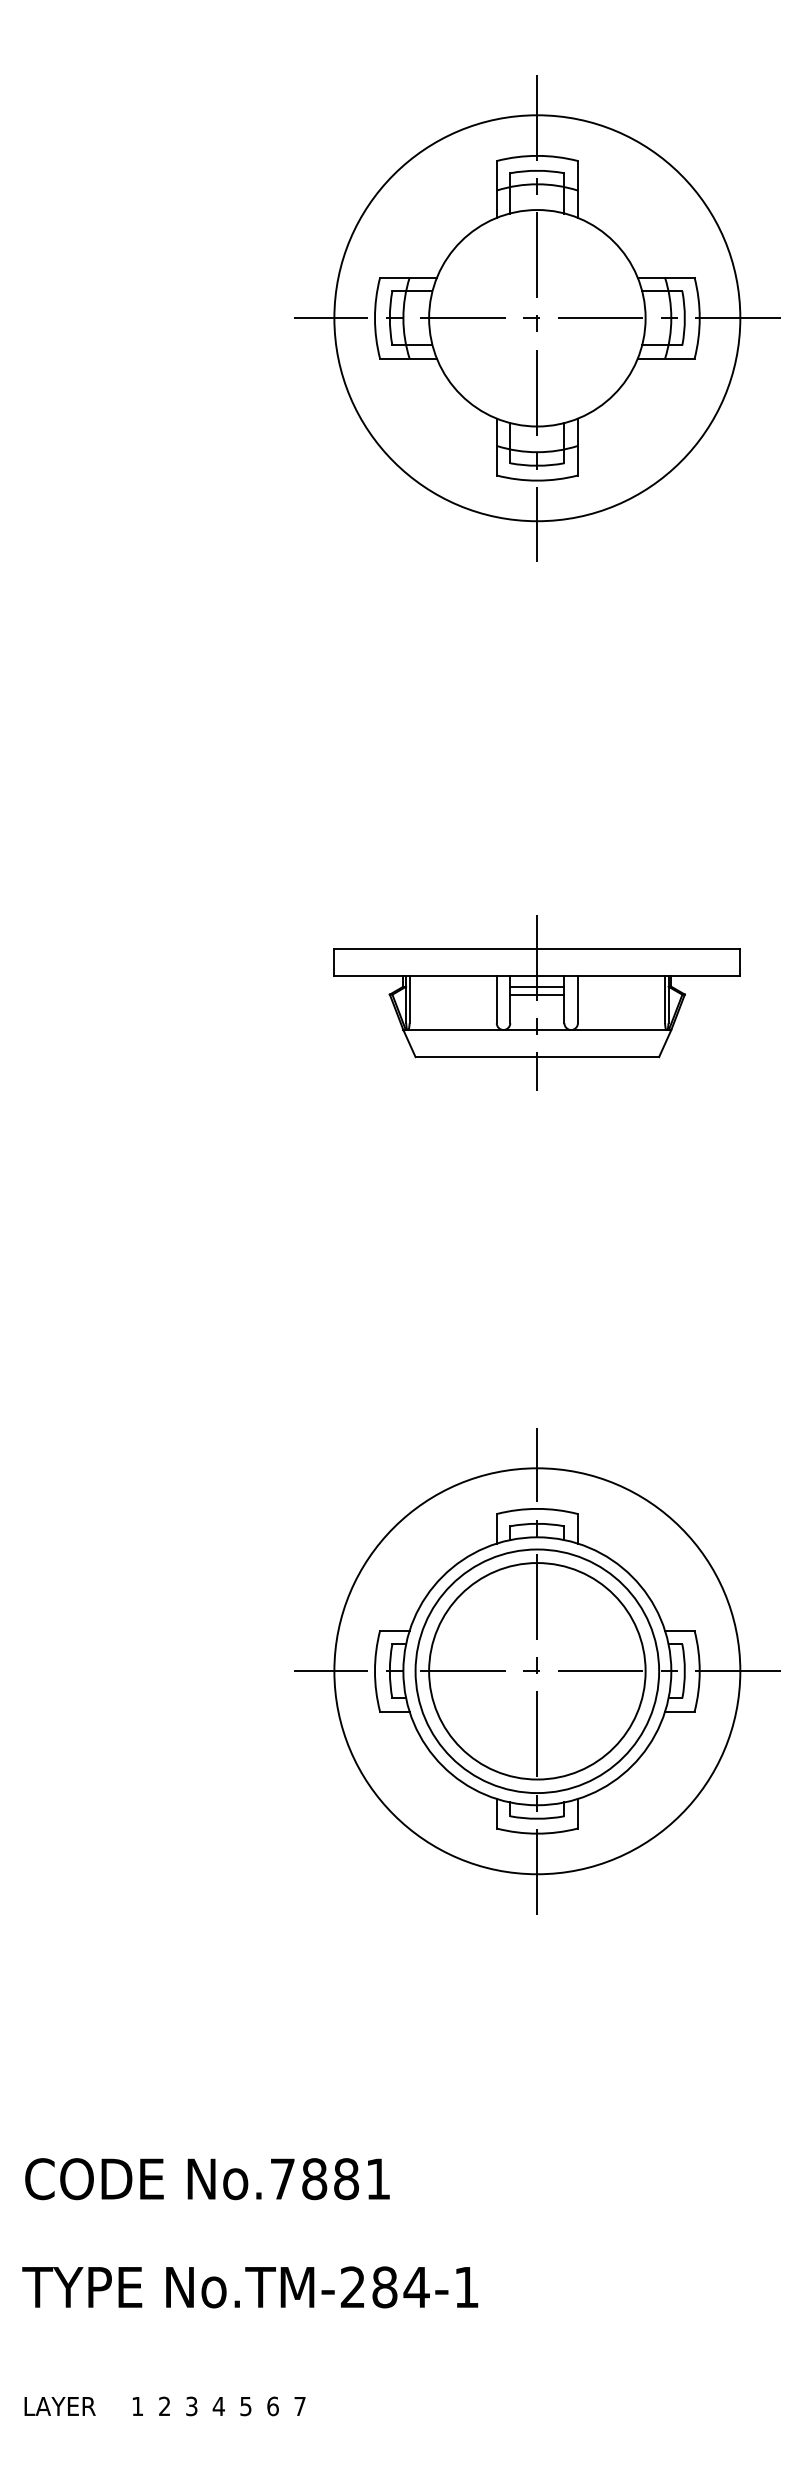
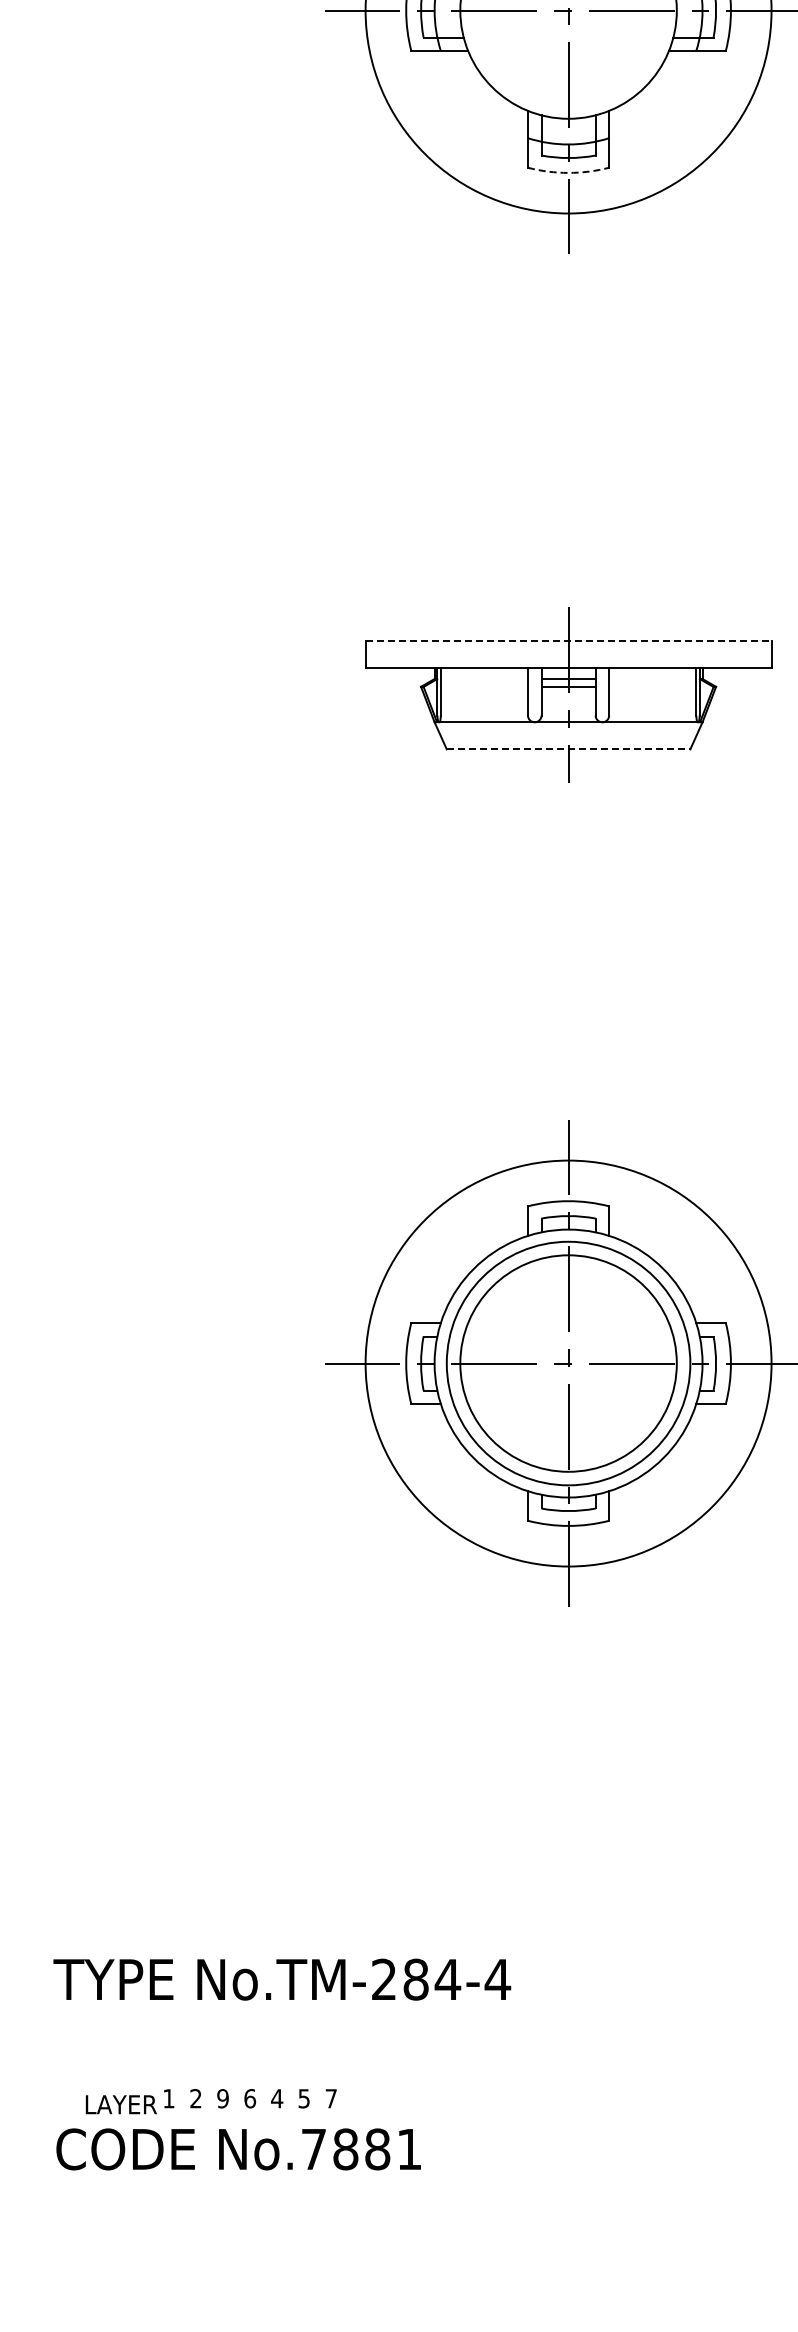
arc: (537, 480) -> (568, 172), solid -> dashed
line: (537, 948) -> (568, 640), solid -> dashed
line: (537, 1057) -> (568, 749), solid -> dashed
text: (207, 2179) -> (238, 2149), moved
text: (466, 2287) -> (497, 1979), No.TM-284-1 -> No.TM-284-4
text: (59, 2406) -> (120, 2104), moved
text: (191, 2406) -> (222, 2098), 3 -> 9
text: (218, 2406) -> (249, 2098), 4 -> 6
text: (245, 2406) -> (276, 2098), 5 -> 4
text: (272, 2406) -> (303, 2098), 6 -> 5

